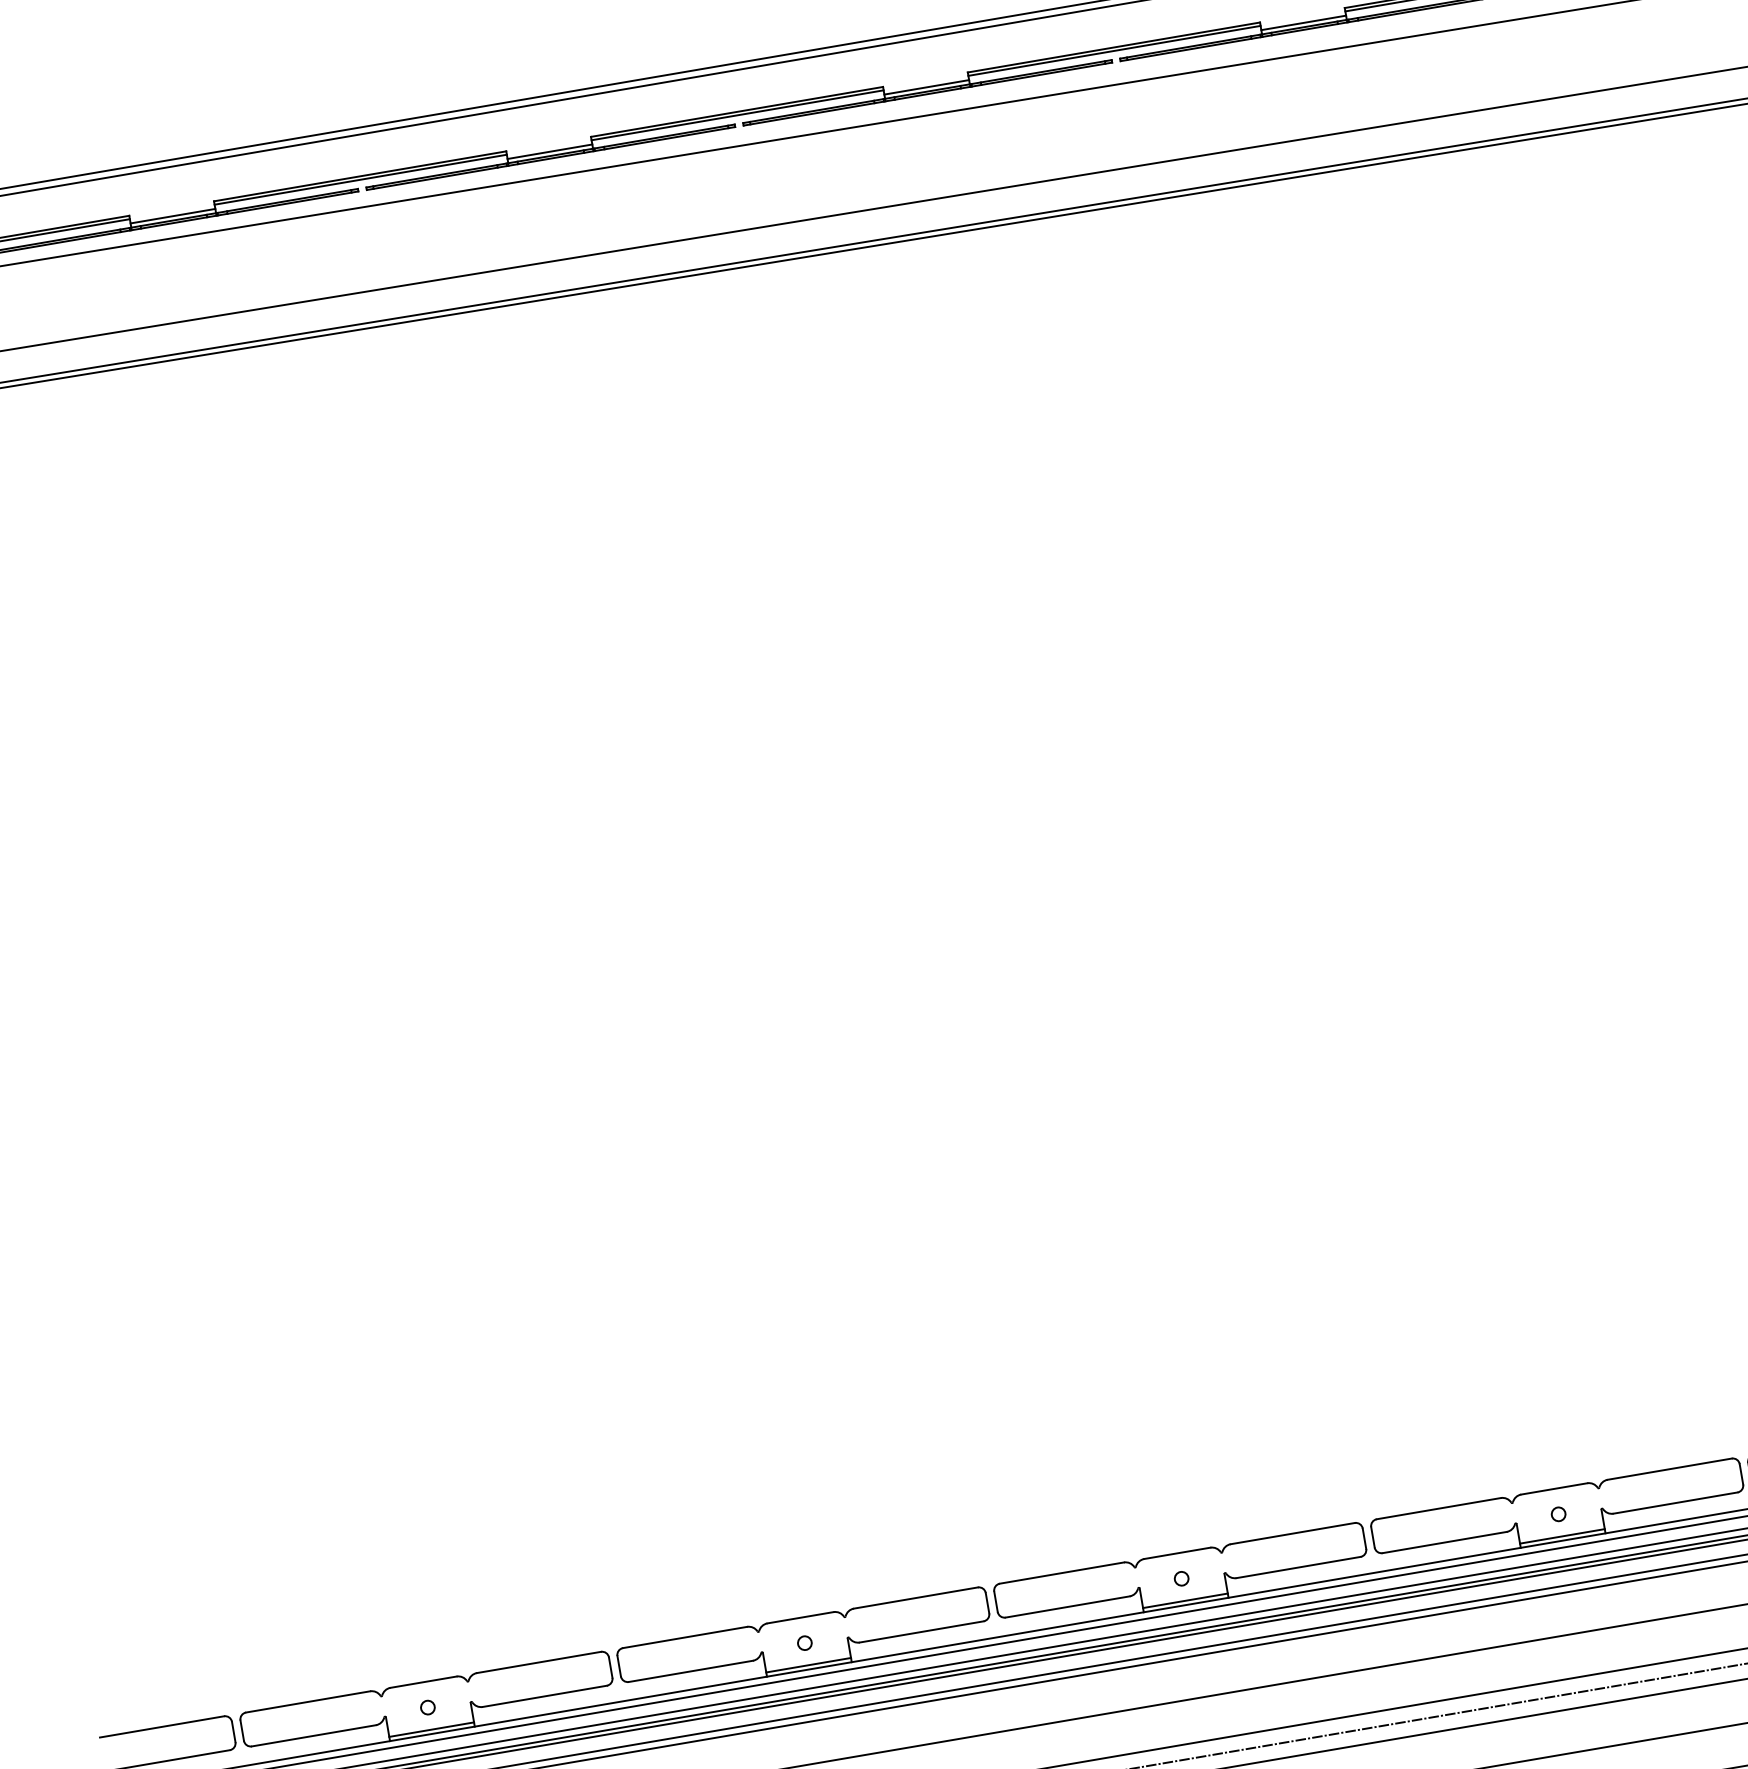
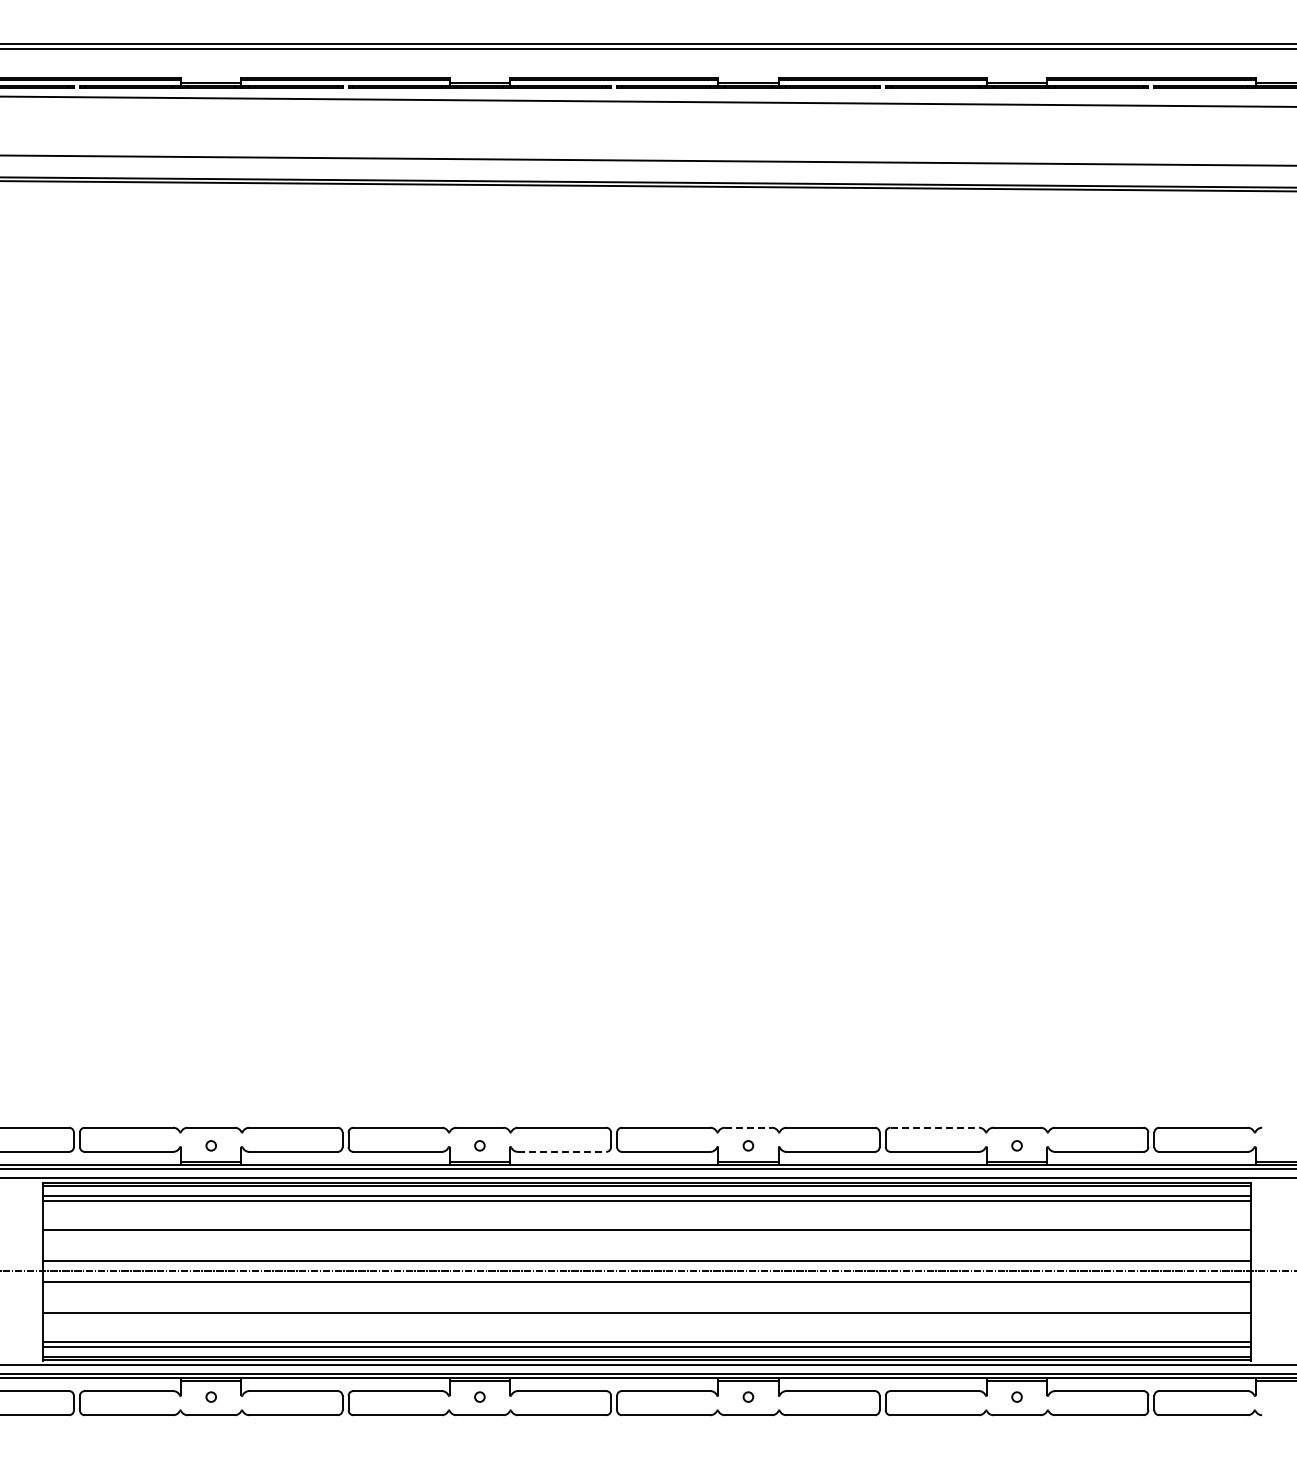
line: (1439, 1508) -> (935, 1127), solid -> dashed
line: (1177, 1552) -> (748, 1127), solid -> dashed
line: (922, 1631) -> (562, 1151), solid -> dashed

